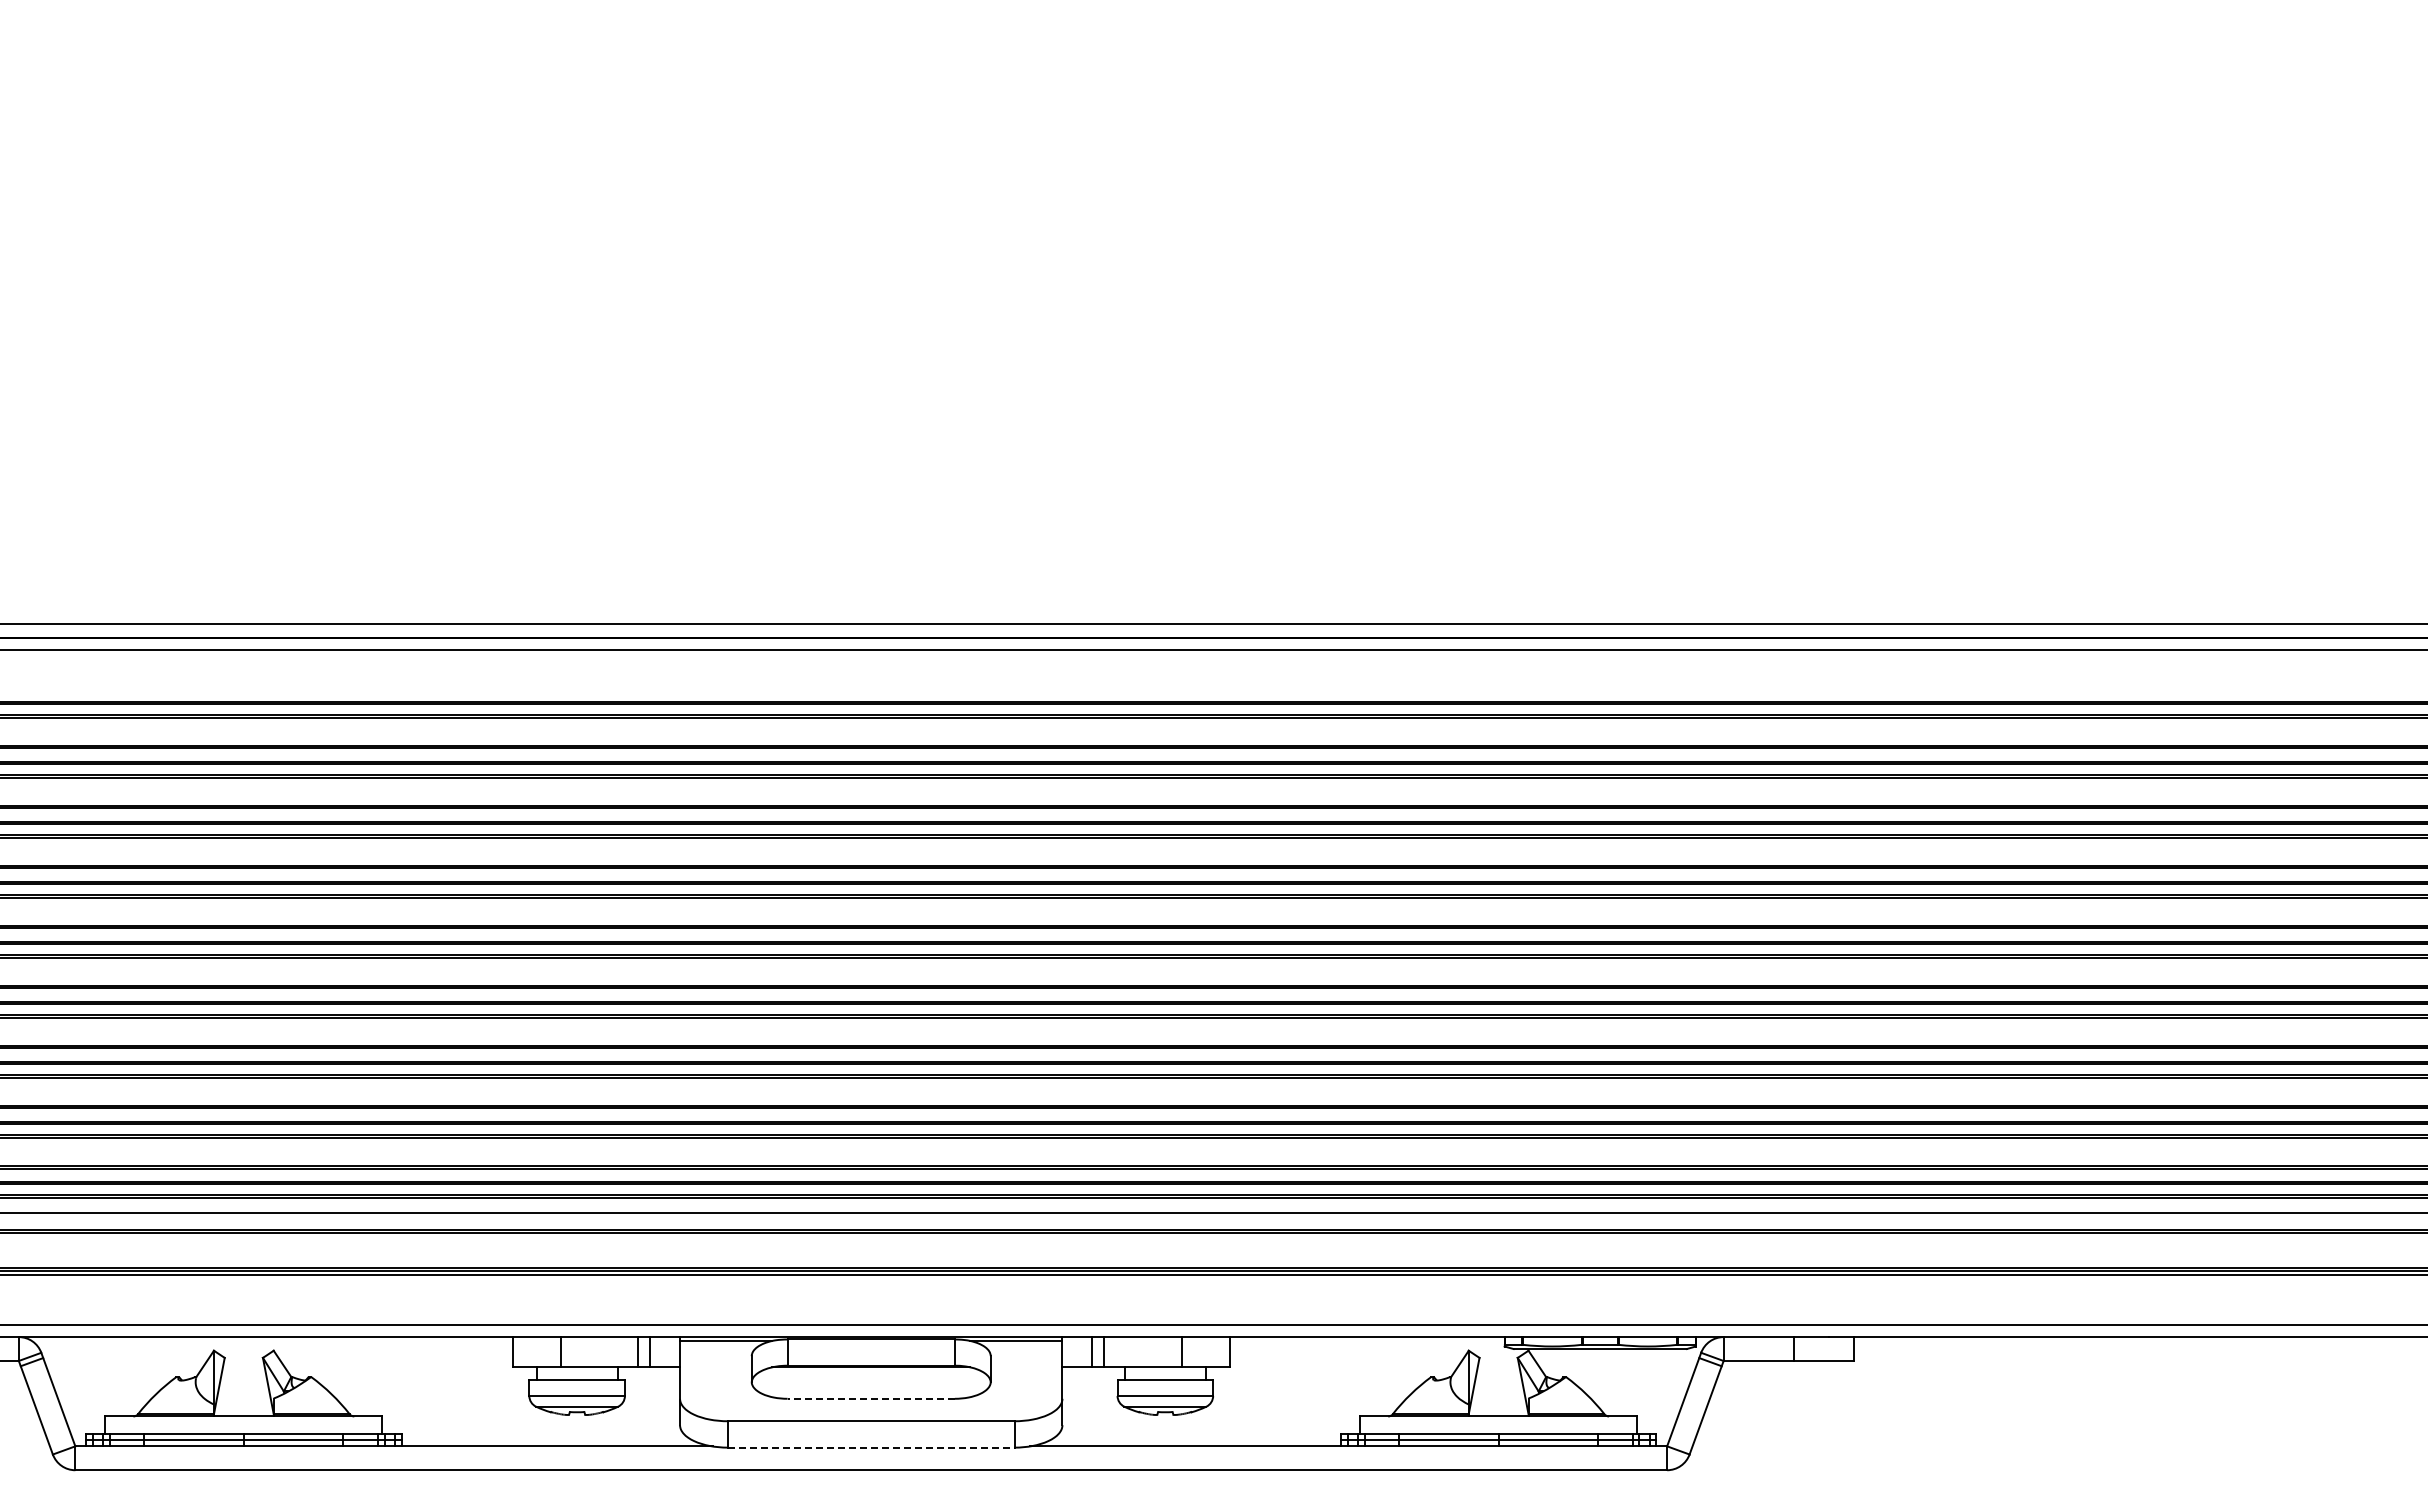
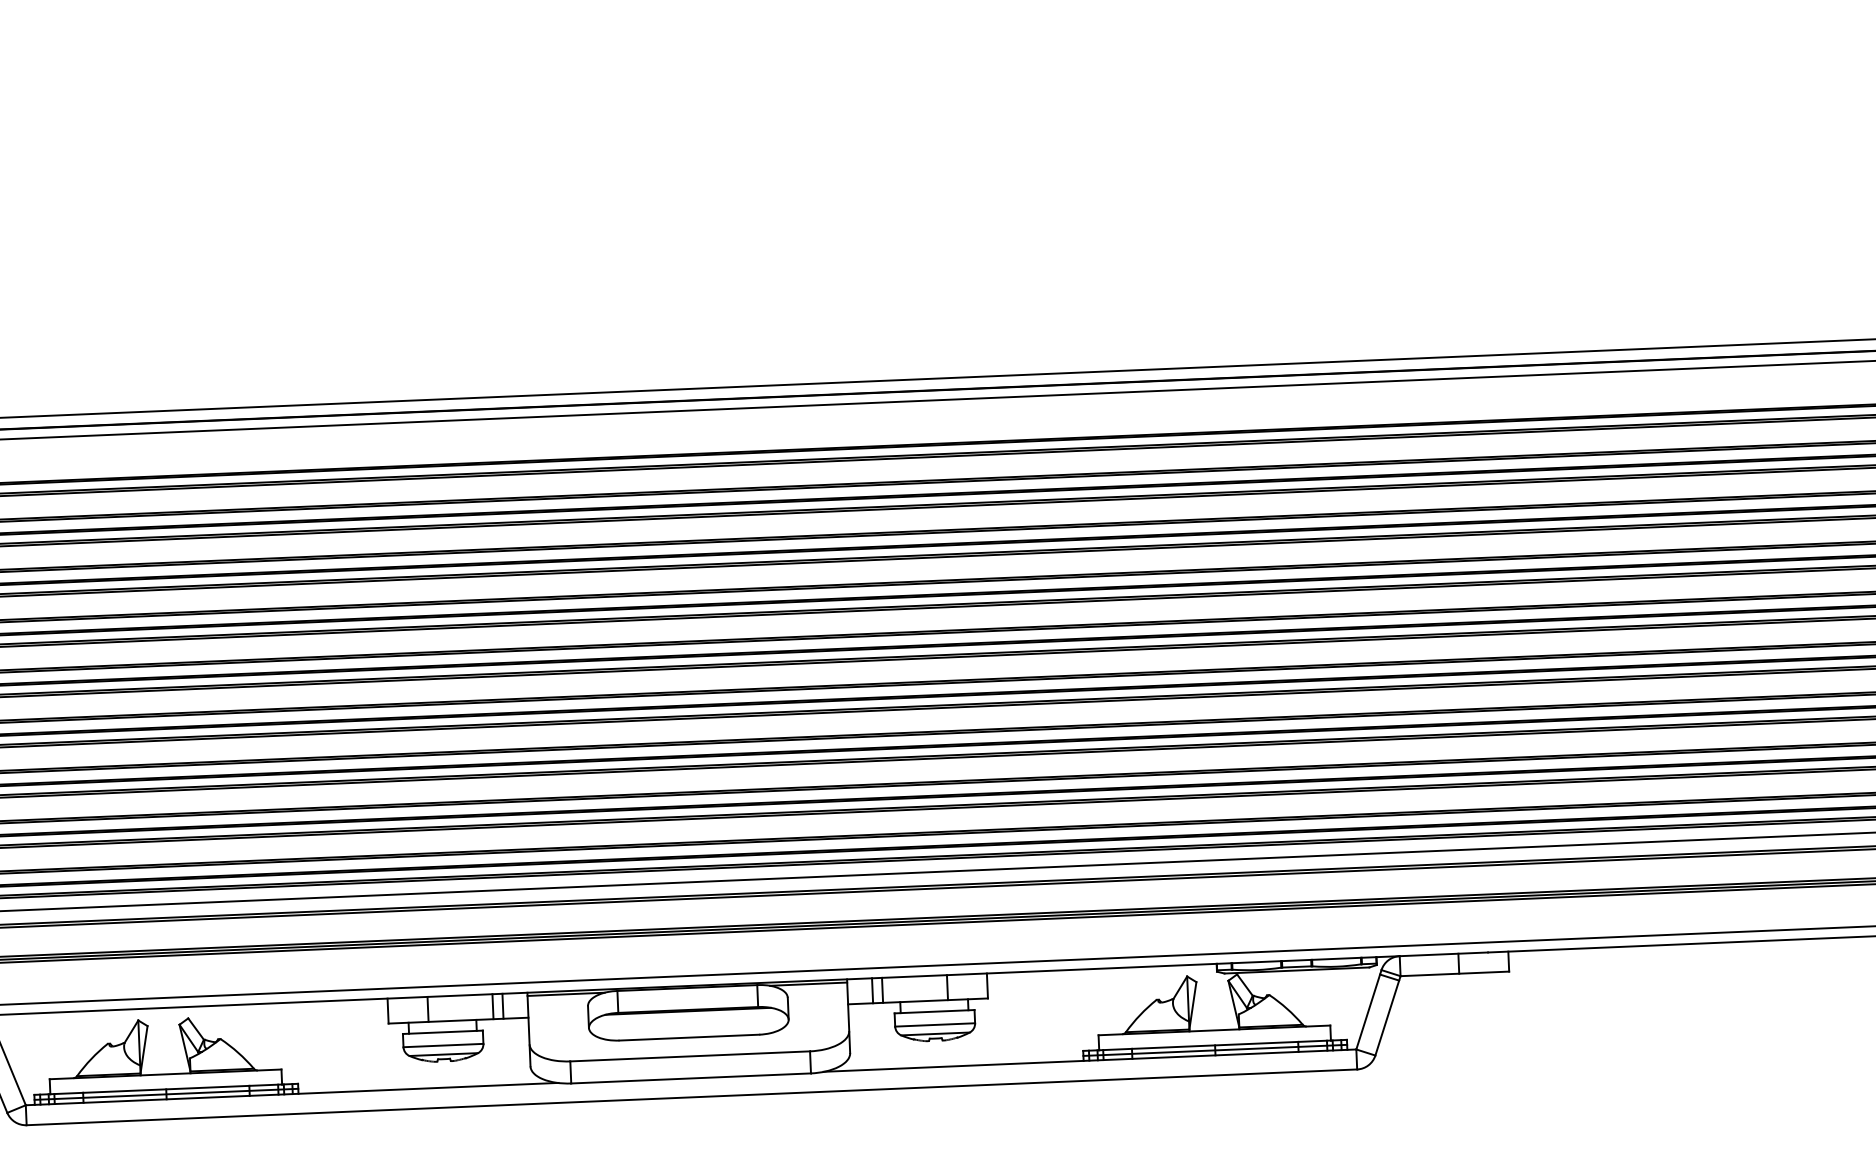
line: (871, 1398) -> (689, 1037), dashed -> solid
line: (871, 1447) -> (691, 1078), dashed -> solid

